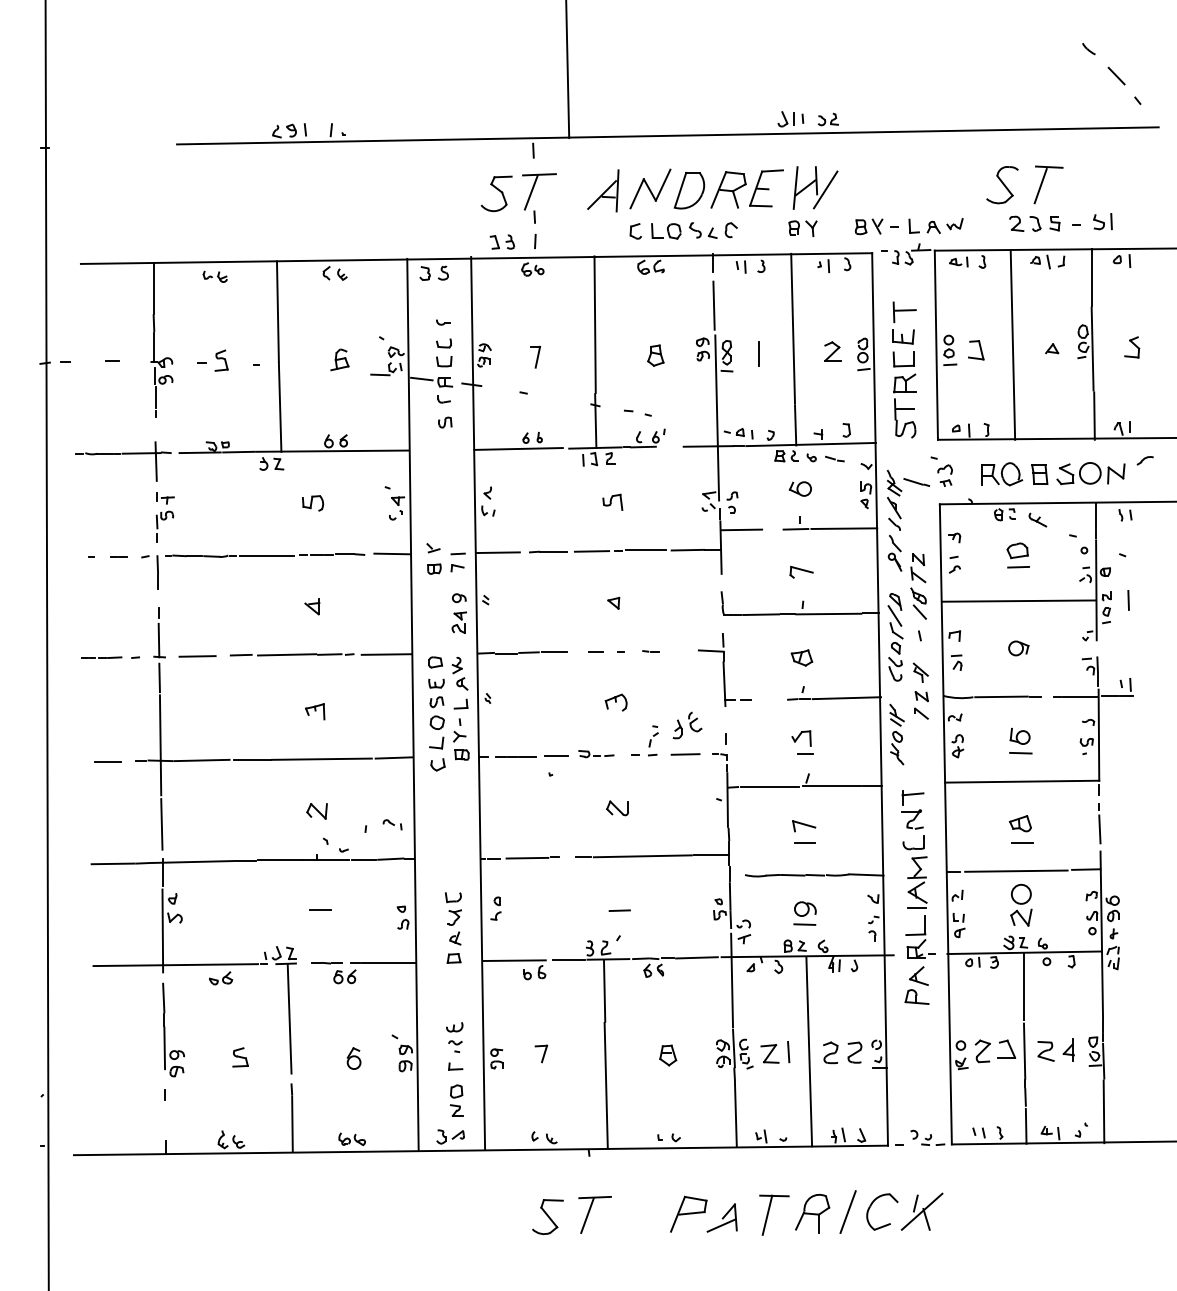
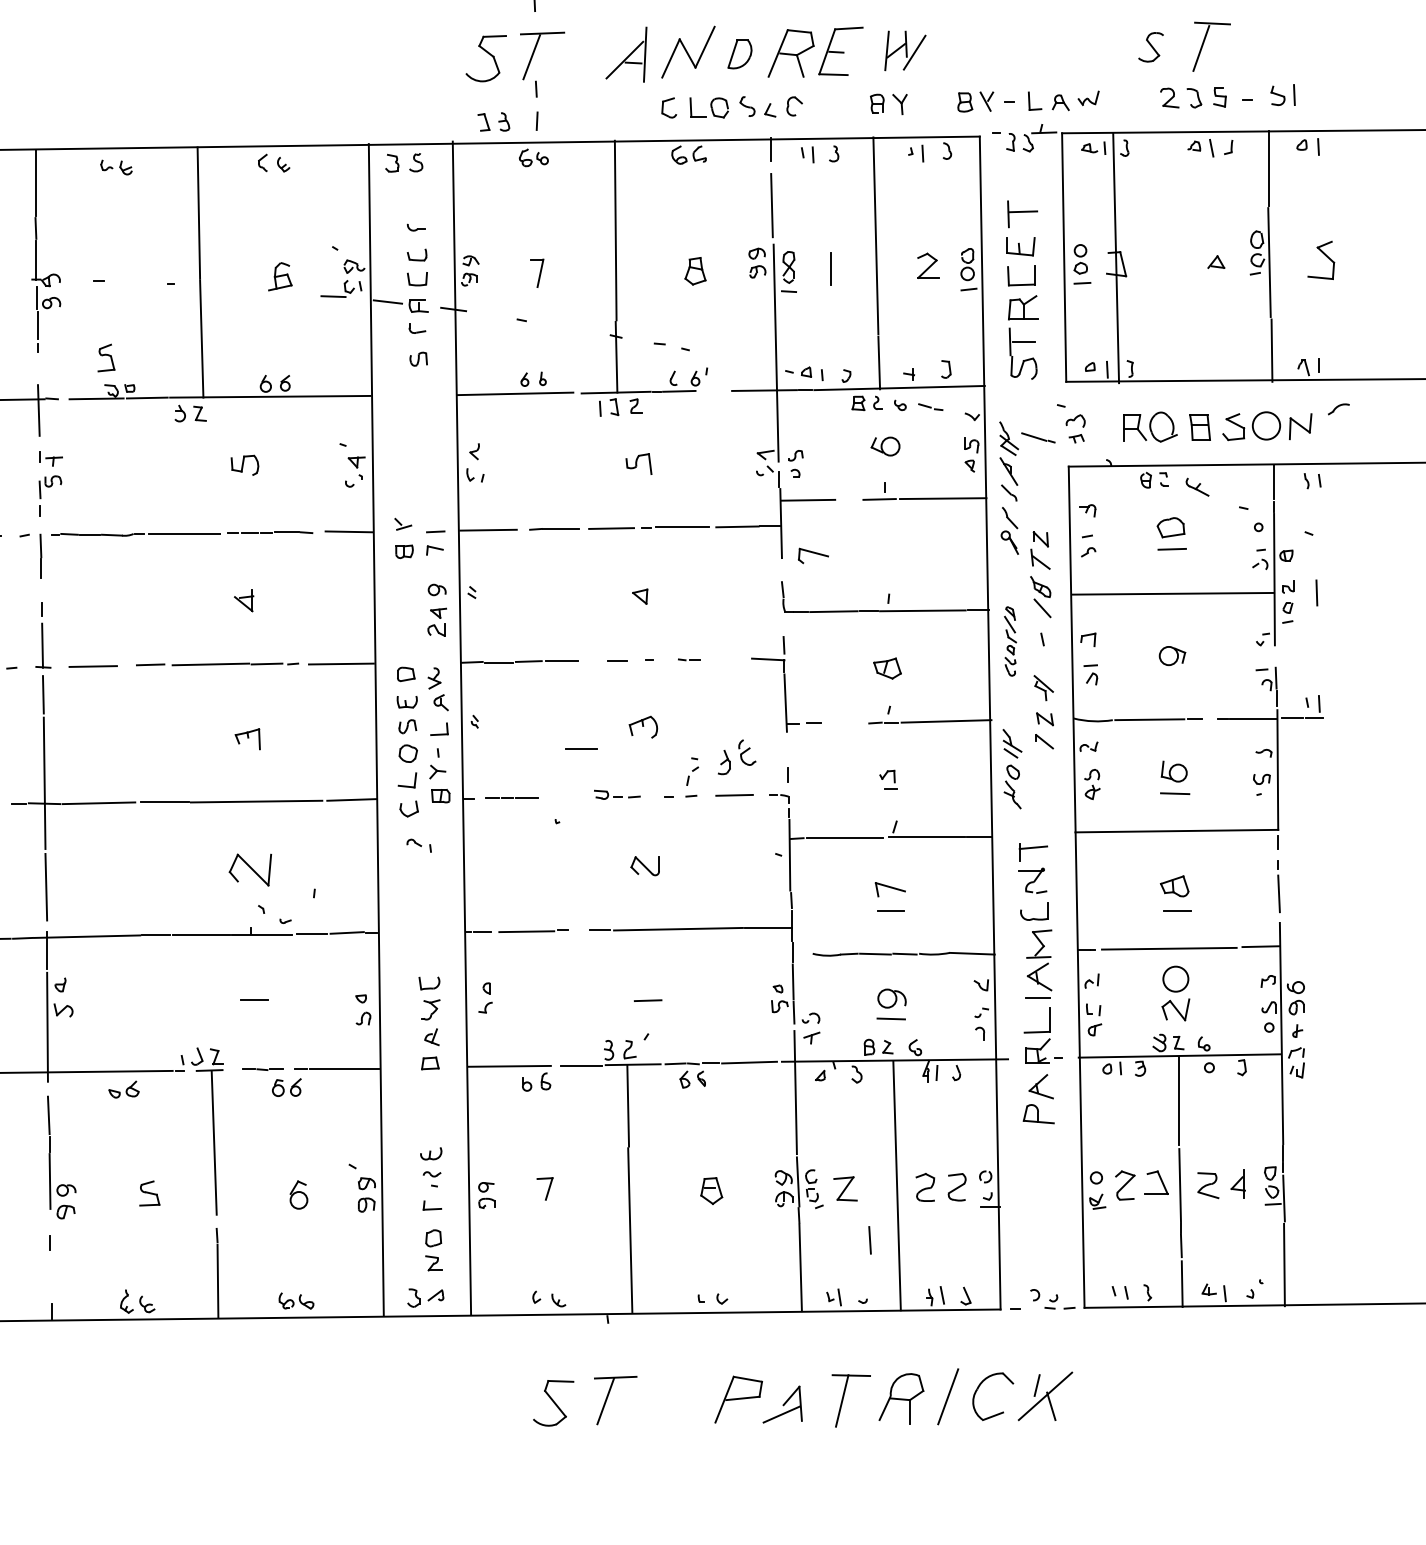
part: (1002, 185) -> (1151, 47), size x0.6
part: (815, 187) -> (905, 50), size x0.7
part: (689, 190) -> (739, 54), size x0.6
line: (1012, 344) -> (1115, 257), moved
part: (1132, 347) -> (1321, 260), size x1.4
part: (221, 360) -> (106, 357), moved
part: (801, 571) -> (813, 554), moved
part: (895, 637) -> (1010, 641), size x0.6
part: (802, 742) -> (888, 779), size x0.6
line: (556, 755) -> (582, 748), moved
part: (316, 811) -> (249, 870), size x1.6
part: (392, 824) -> (419, 845), moved
line: (788, 1052) -> (869, 1240), moved

